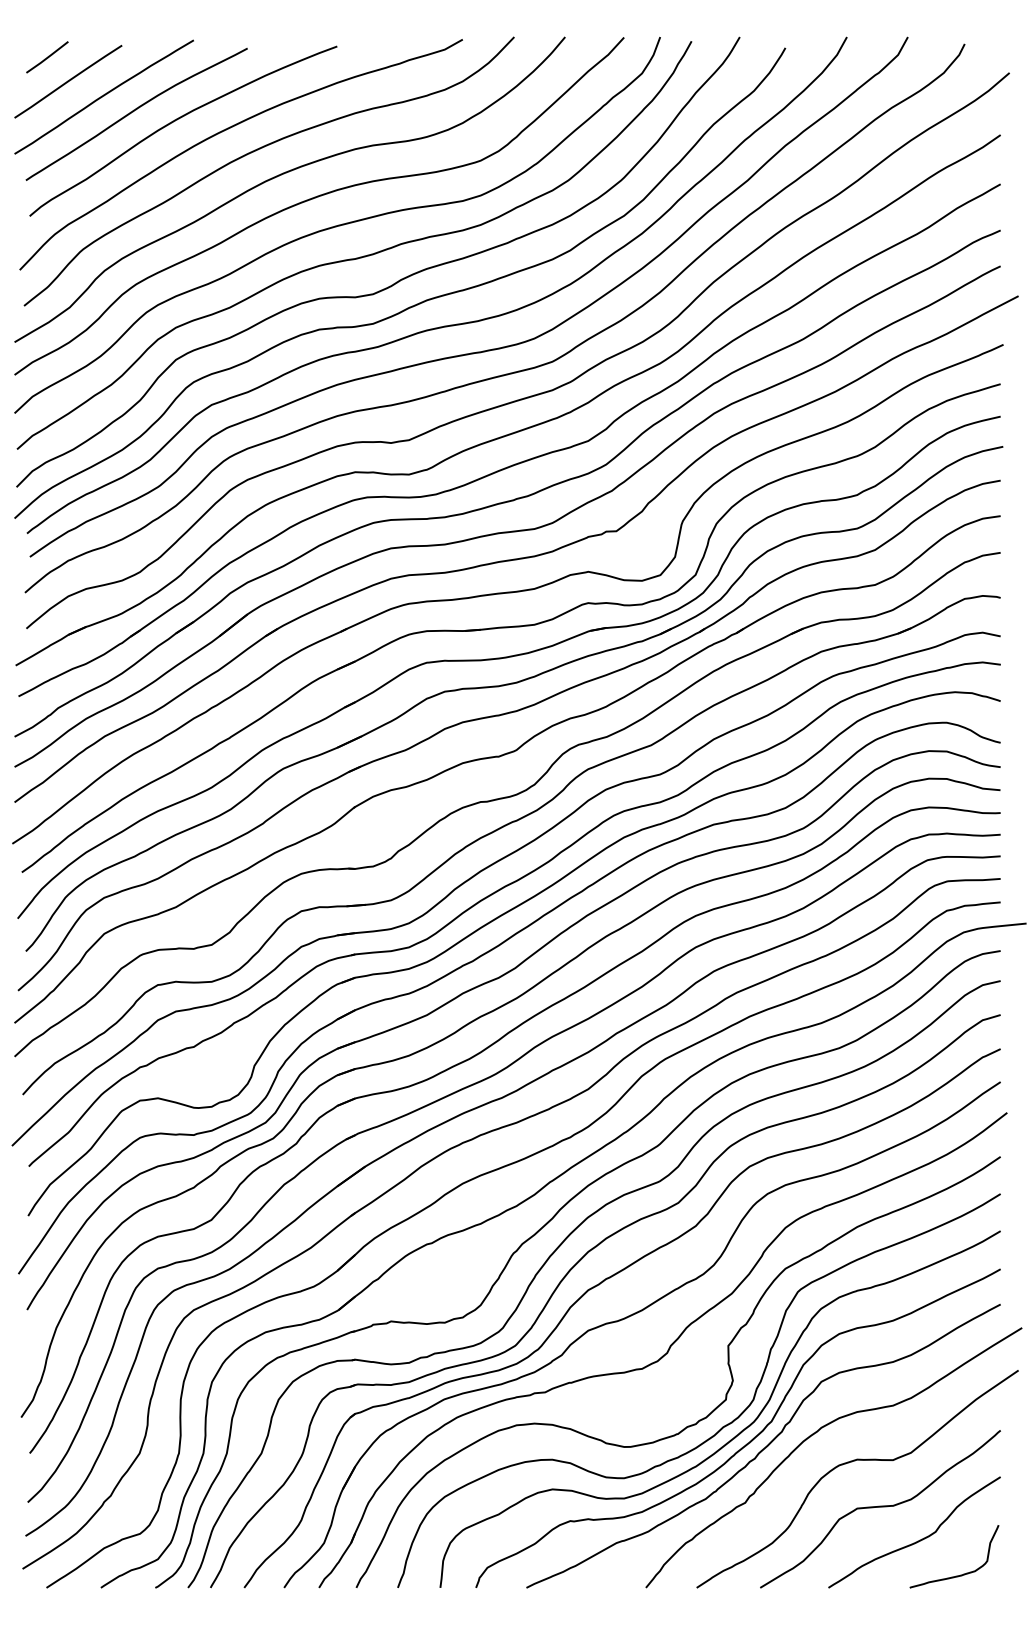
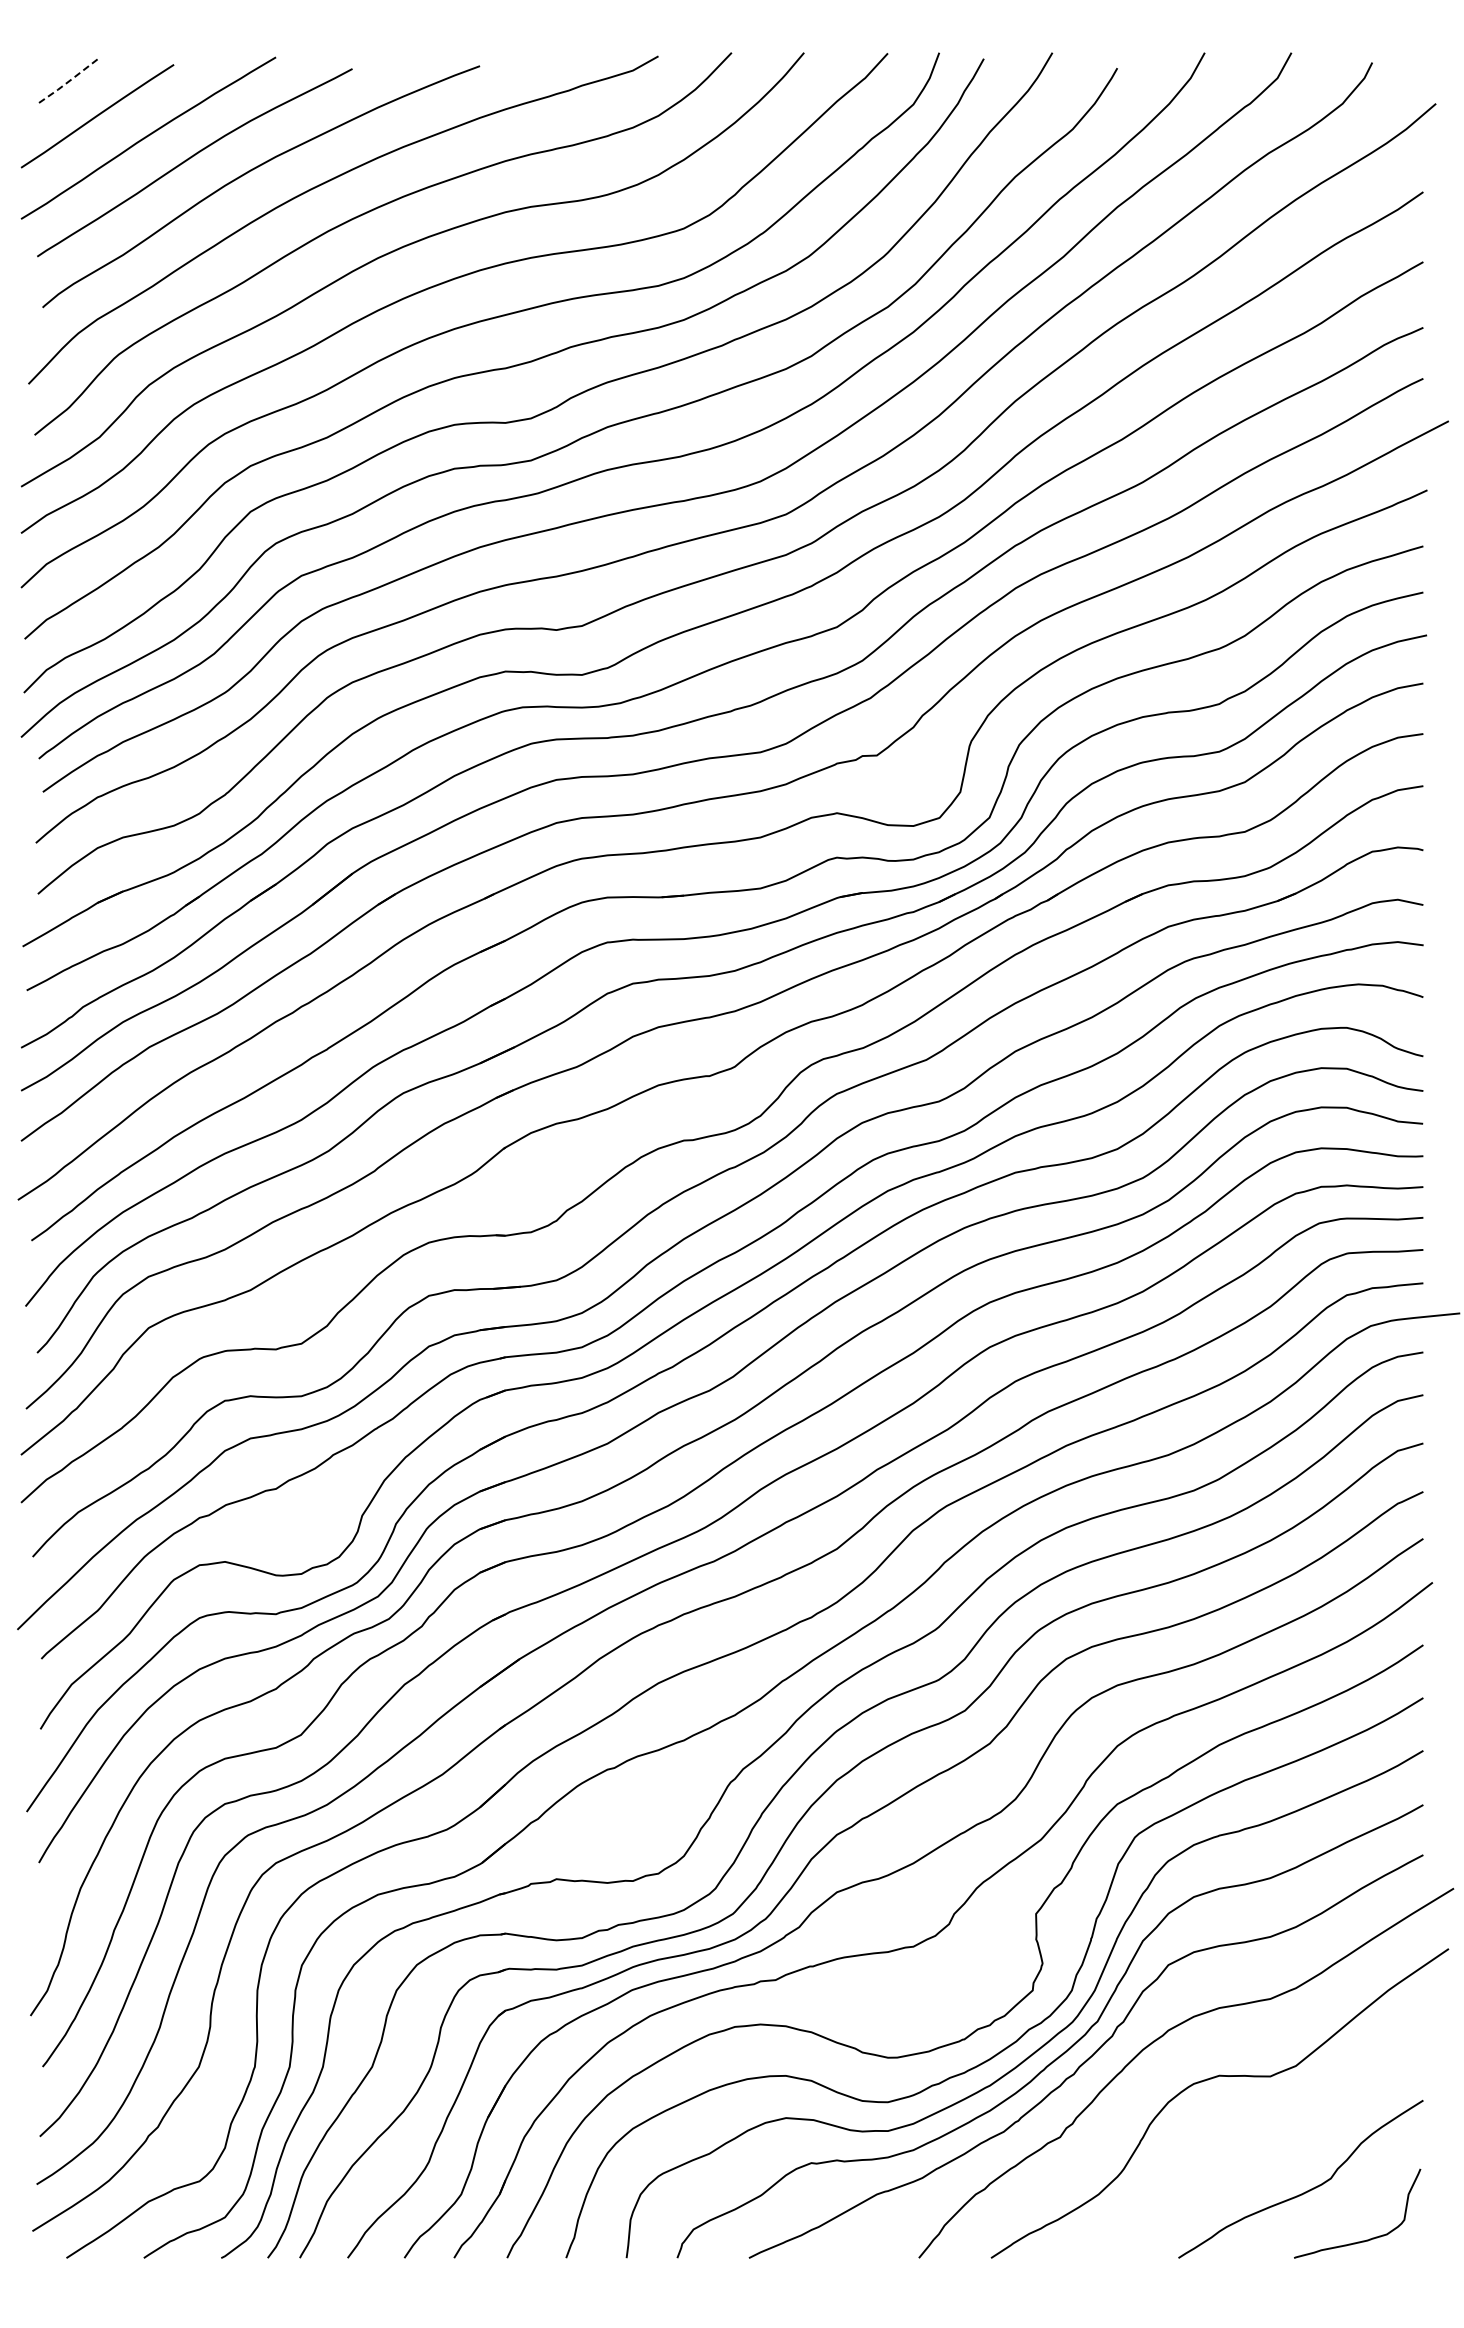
line: (47, 57) -> (67, 82), solid -> dashed
curve: (880, 1507) -> (1252, 2143), removed

